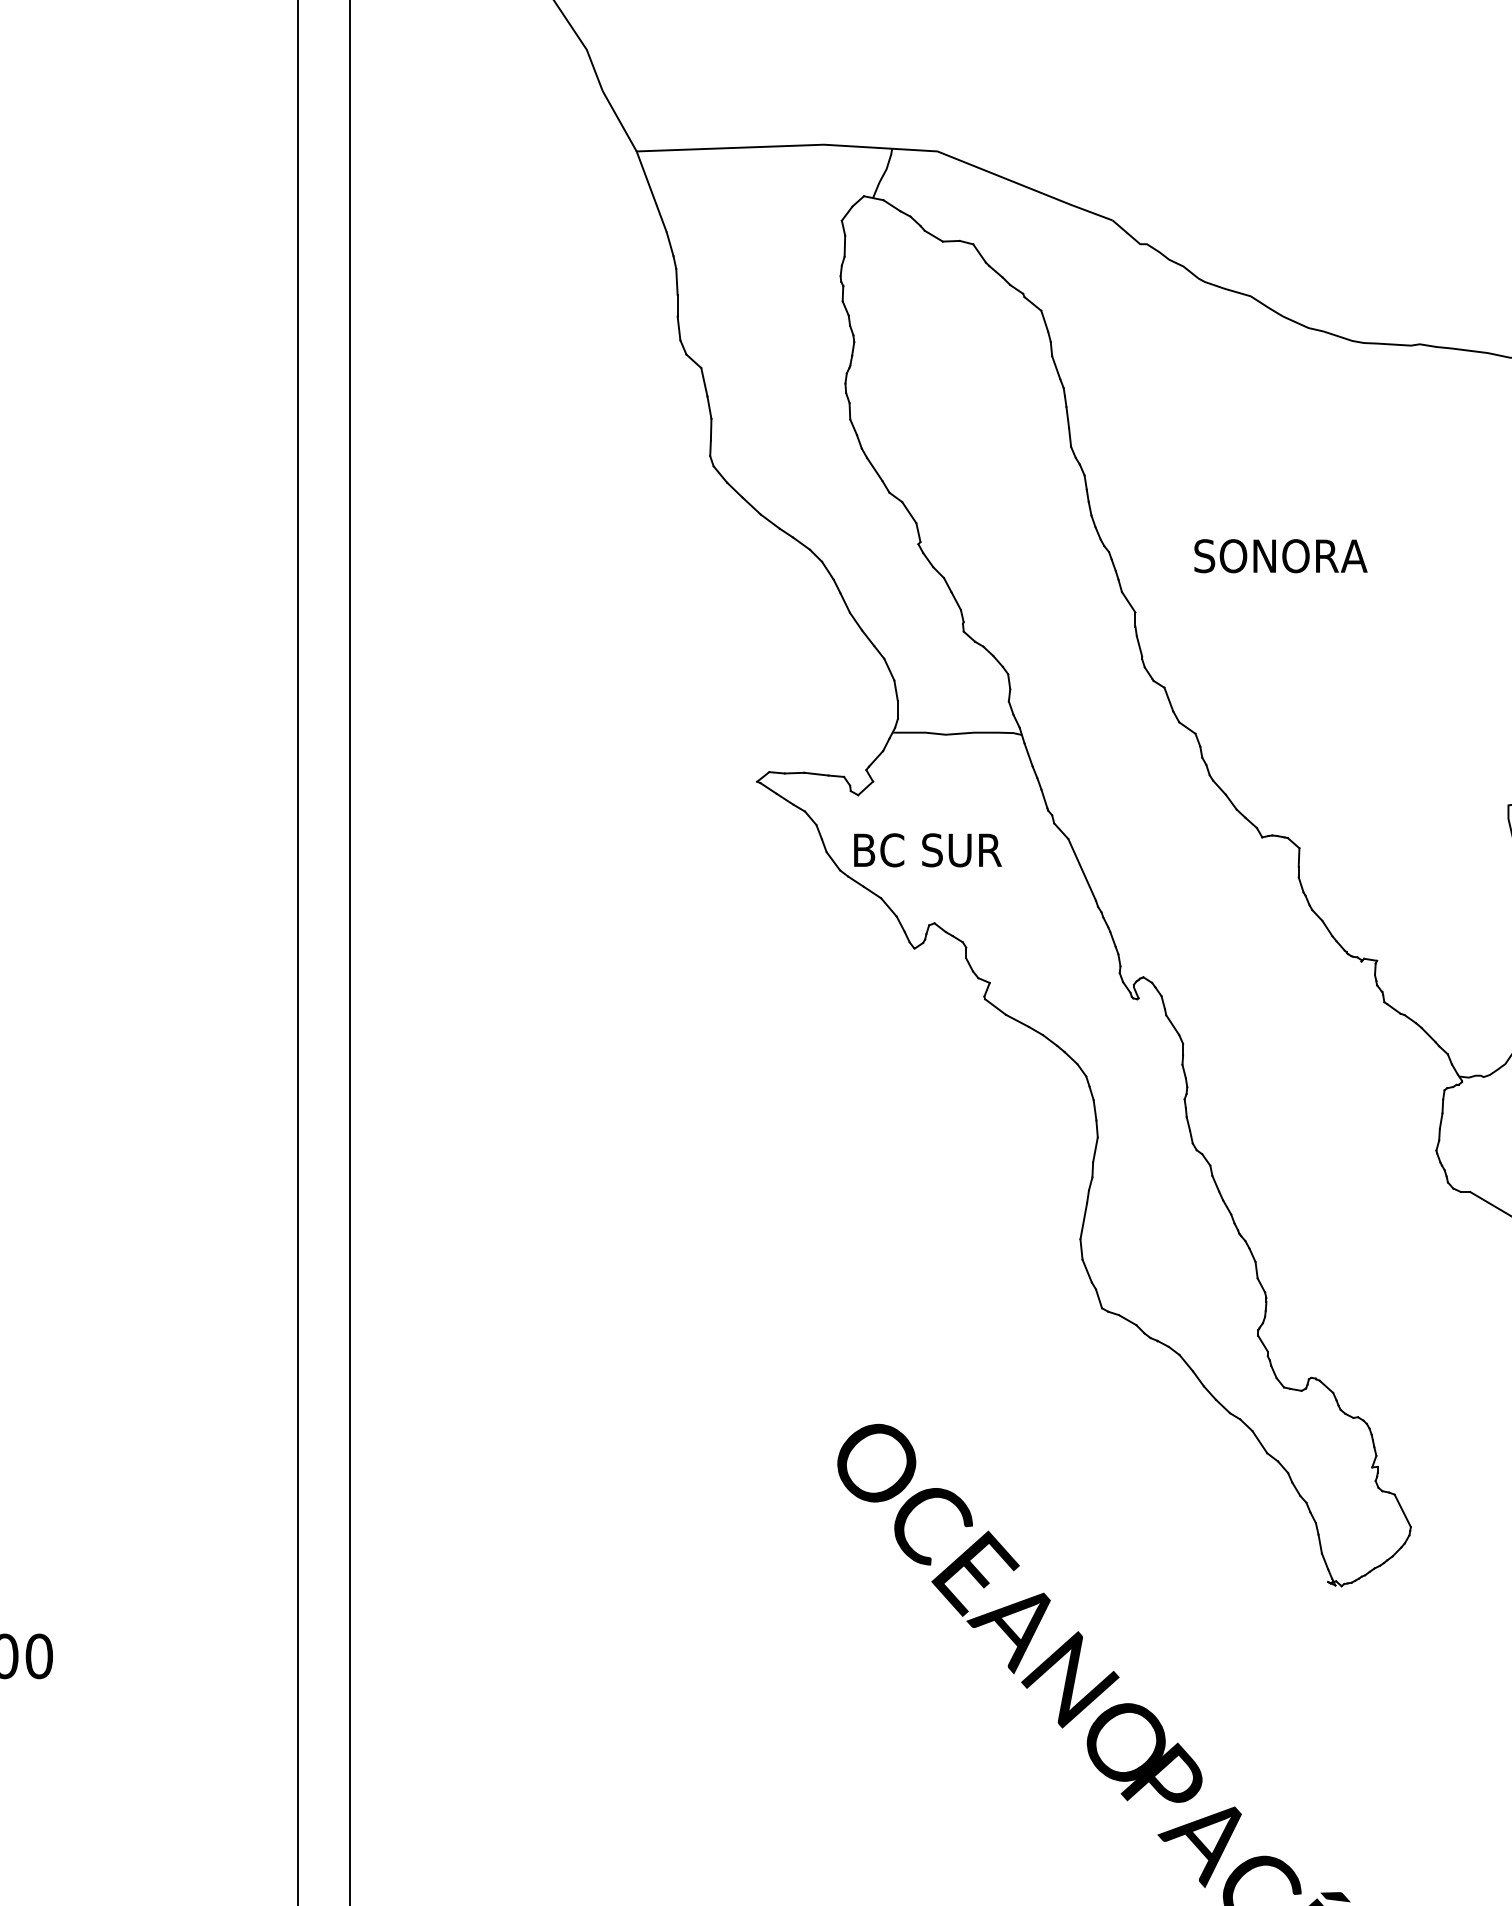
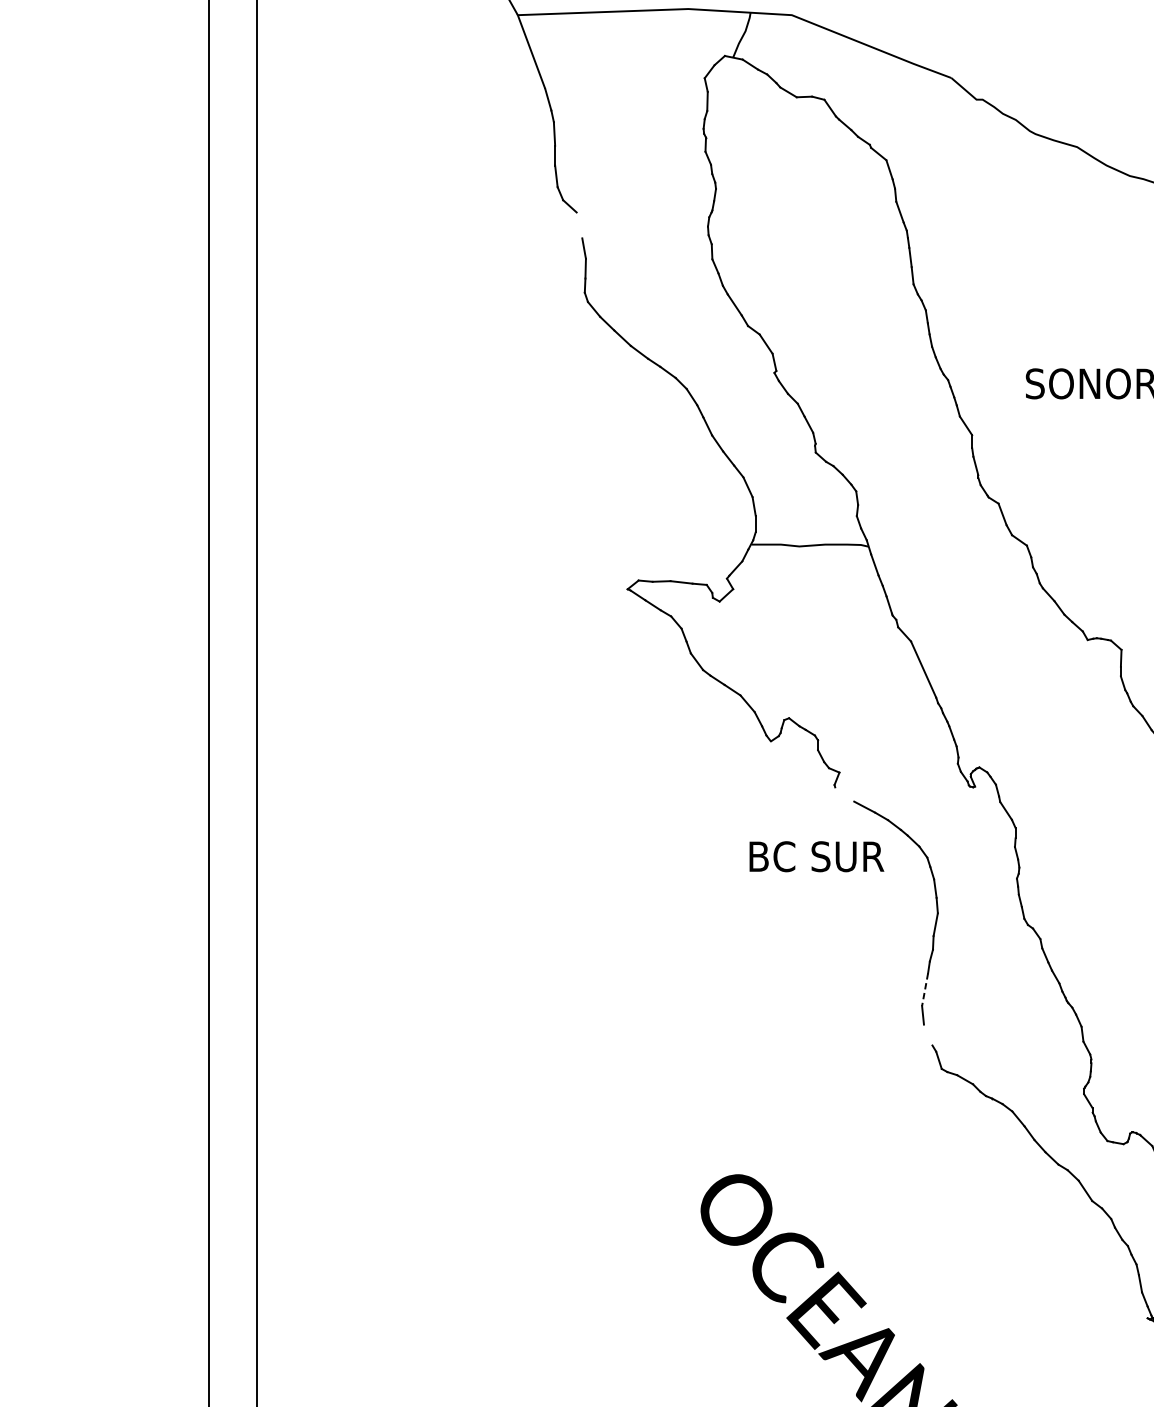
line: (704, 382) -> (579, 225), removed
text: (927, 850) -> (816, 856), moved
line: (995, 1006) -> (844, 794), removed
line: (1083, 1221) -> (924, 989), solid -> dashed
line: (1086, 1270) -> (927, 1034), removed

